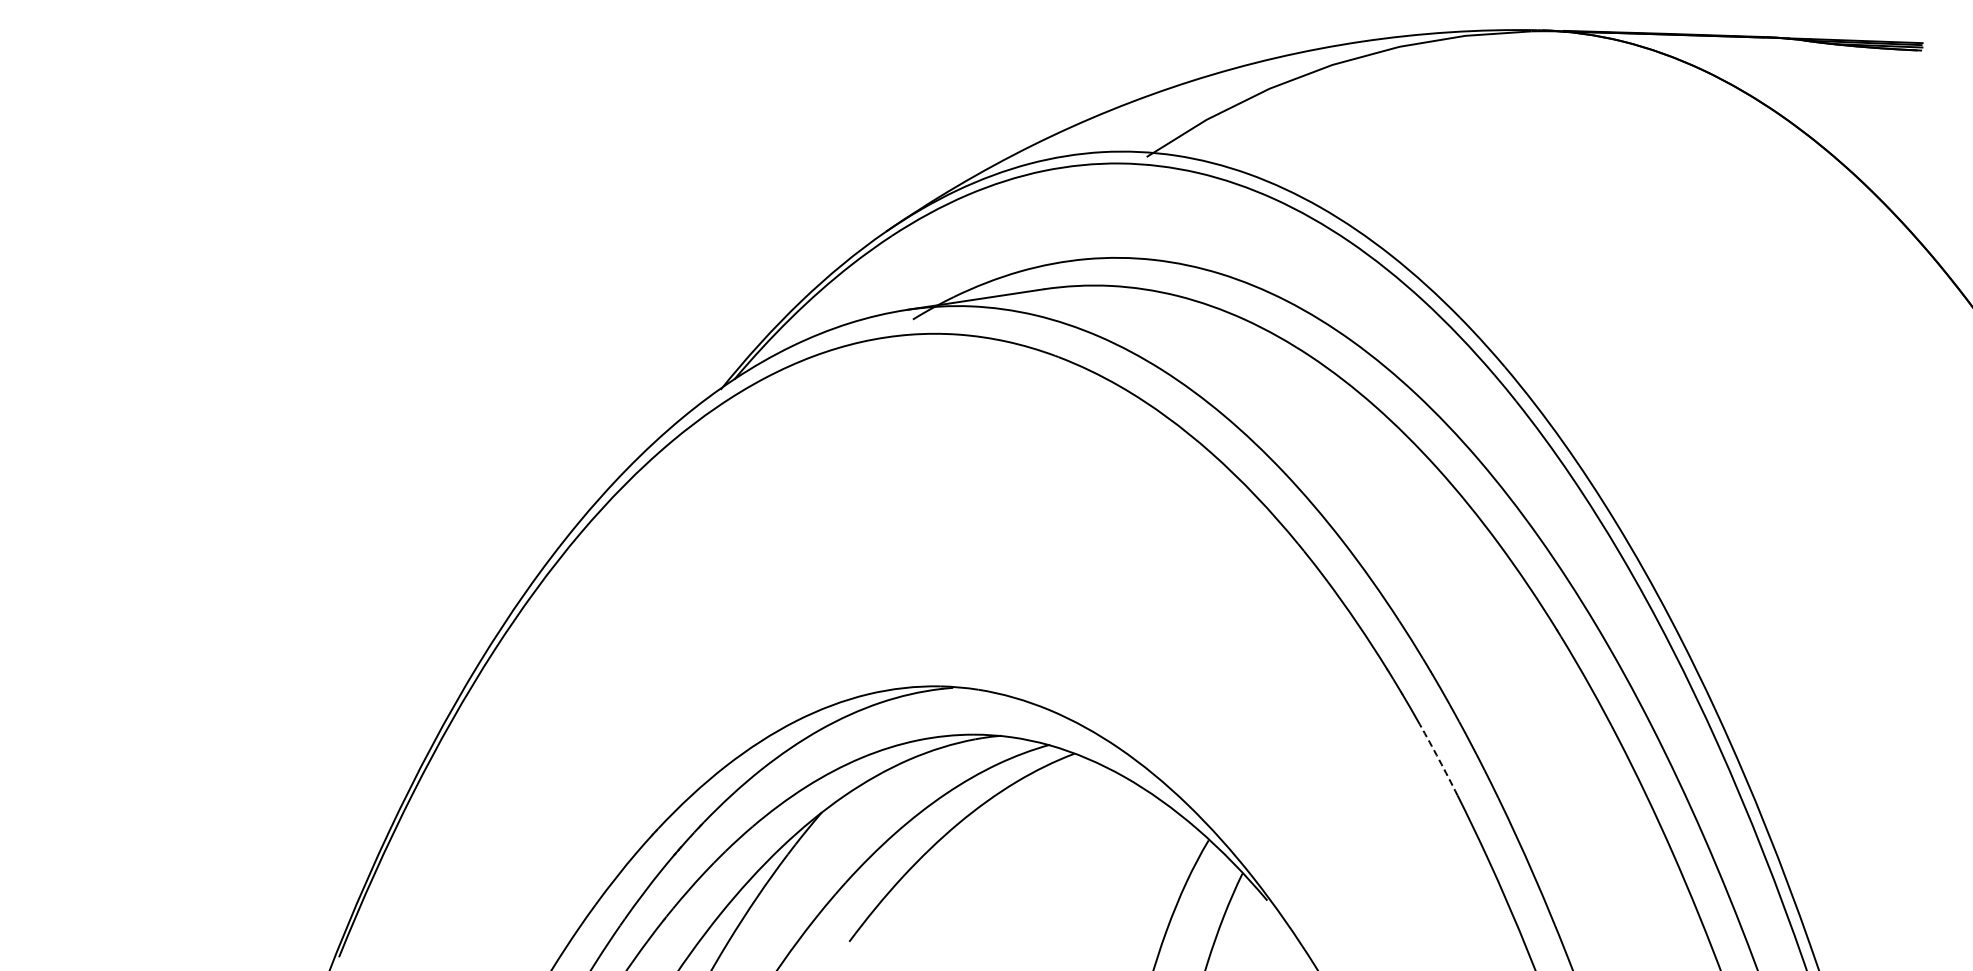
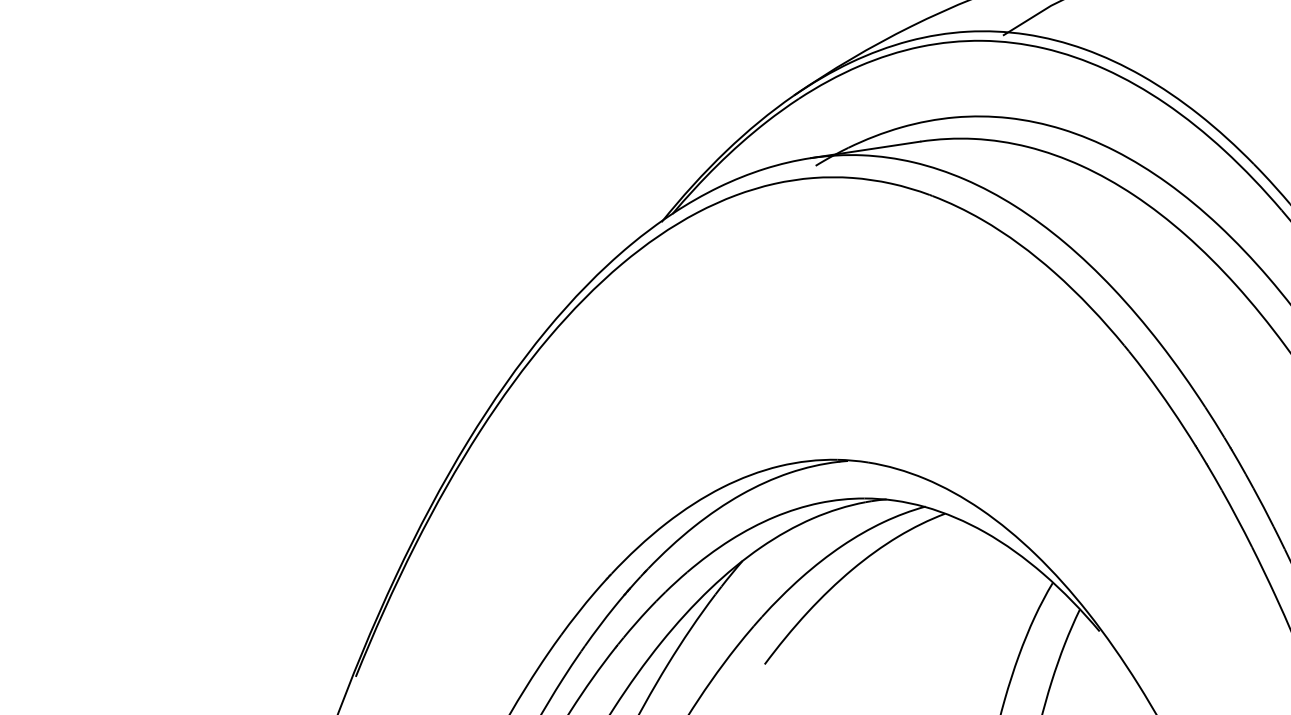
arc: (1439, 759) -> (1237, 518), dashed -> solid

